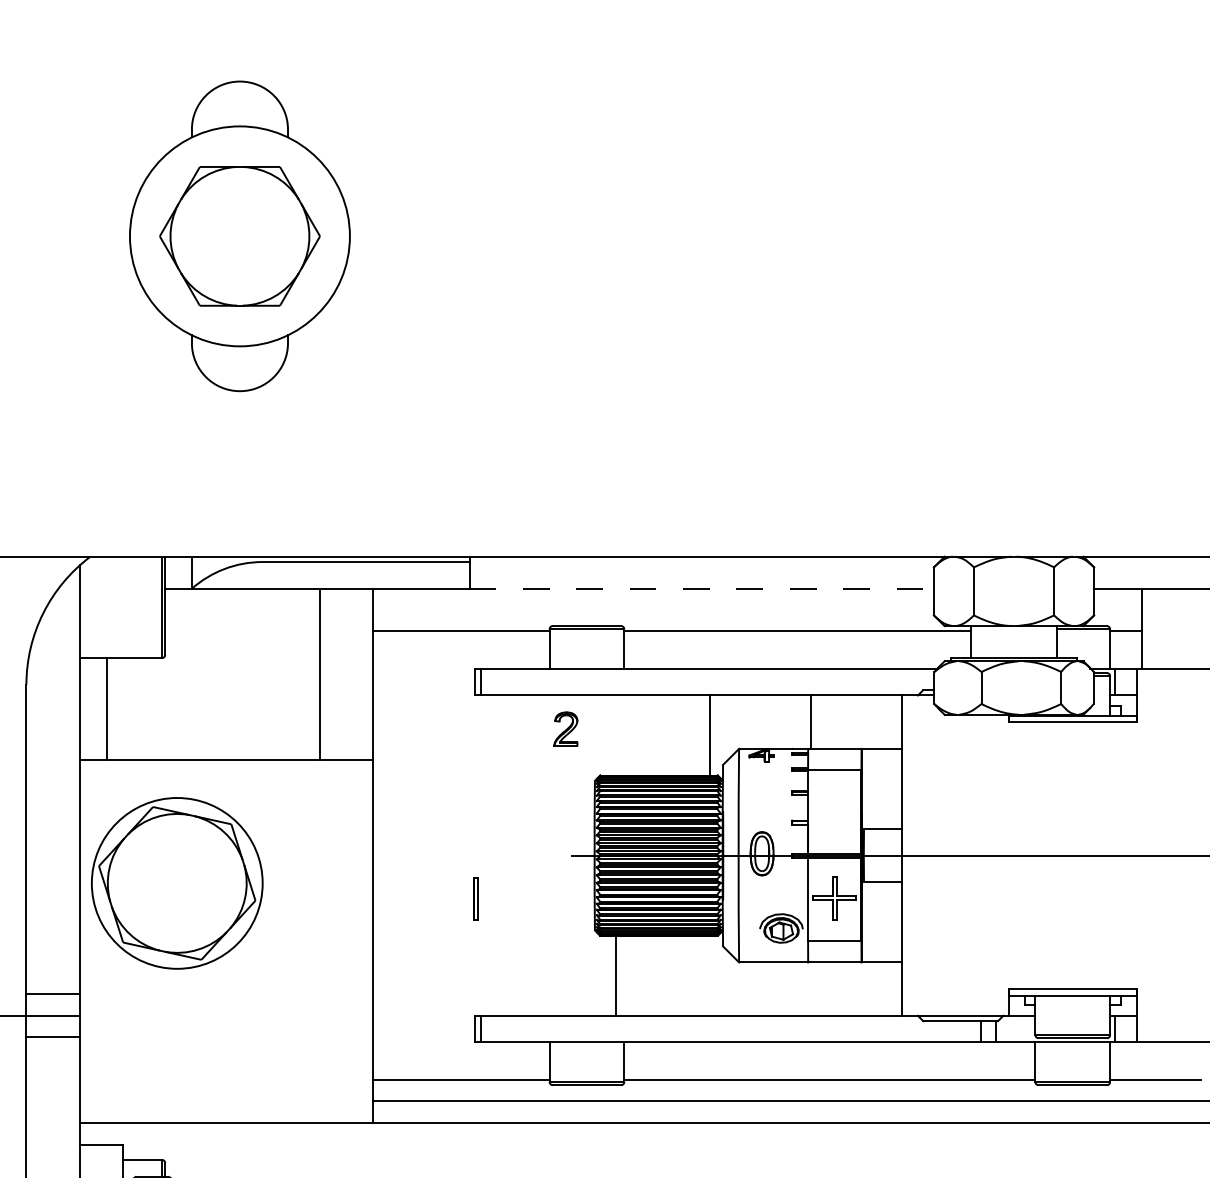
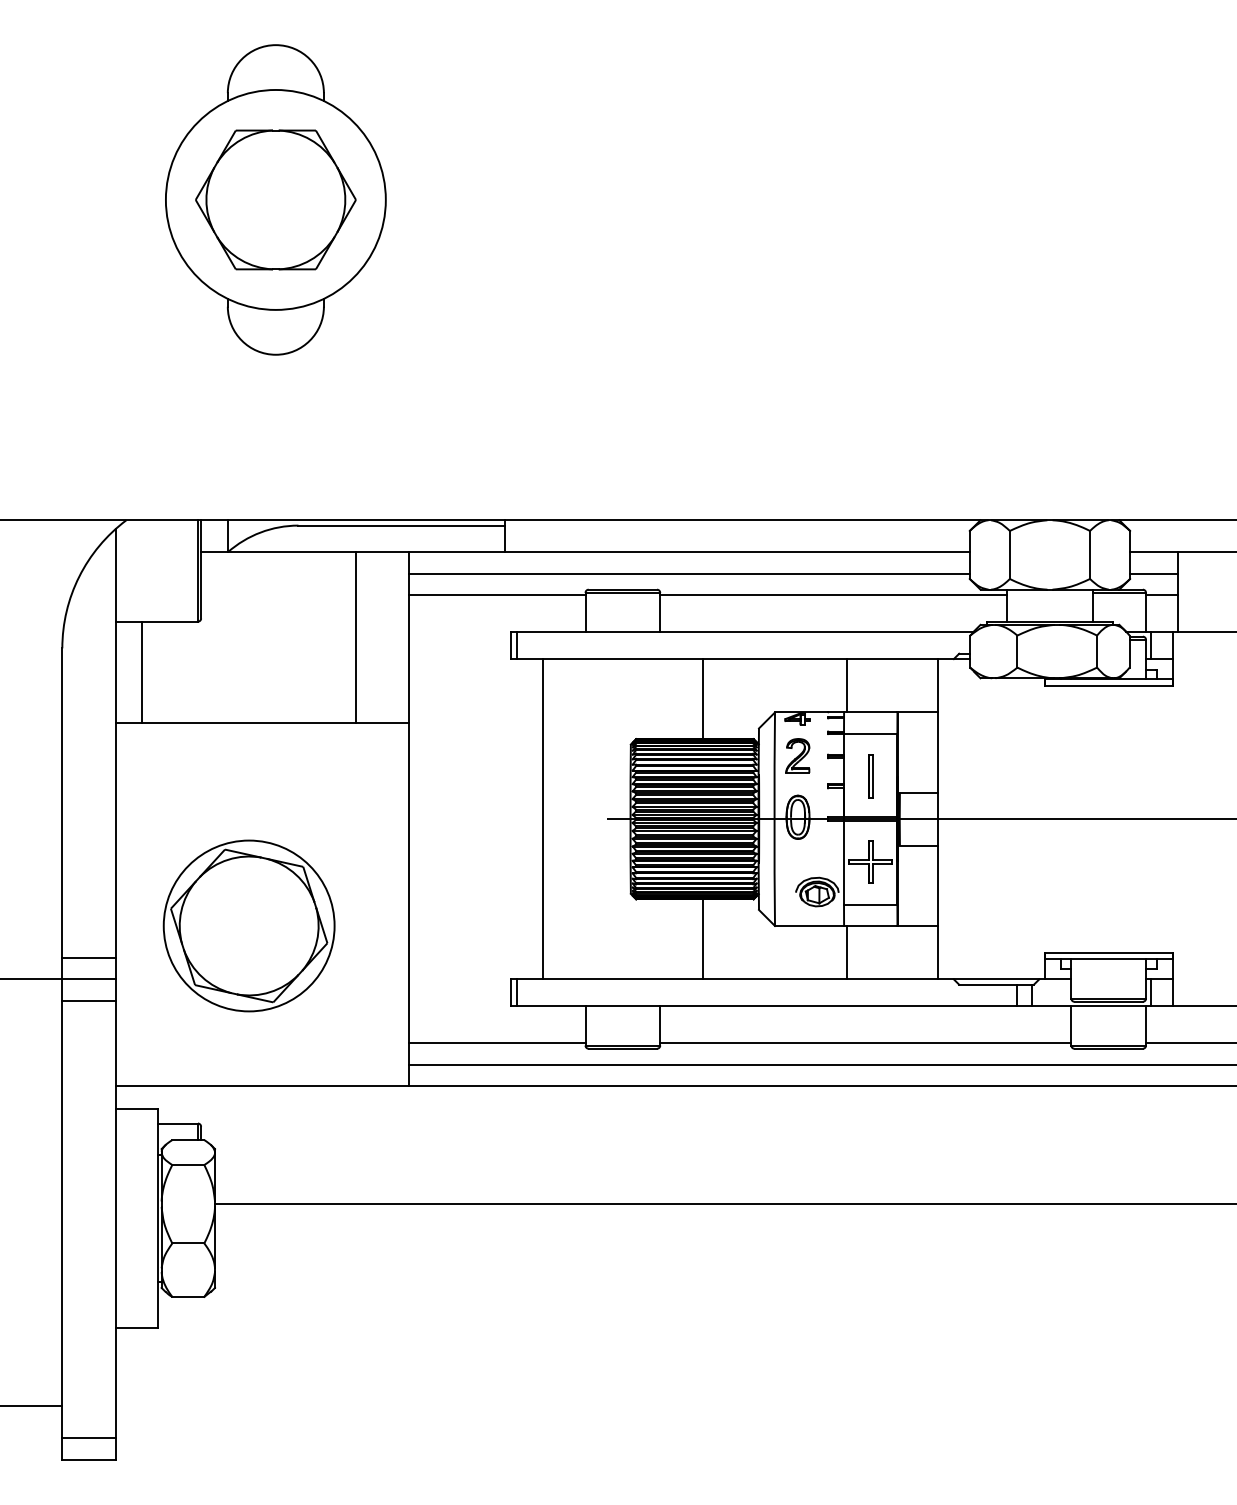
line: (702, 588) -> (738, 552), dashed -> solid
line: (653, 609) -> (689, 573), added
line: (1118, 609) -> (1154, 573), added
part: (565, 728) -> (797, 755), moved
line: (709, 735) -> (702, 699), moved
line: (506, 855) -> (542, 819), added
part: (176, 882) -> (248, 925), moved
part: (475, 898) -> (870, 776), moved
line: (615, 975) -> (702, 939), moved
line: (810, 988) -> (846, 952), added

